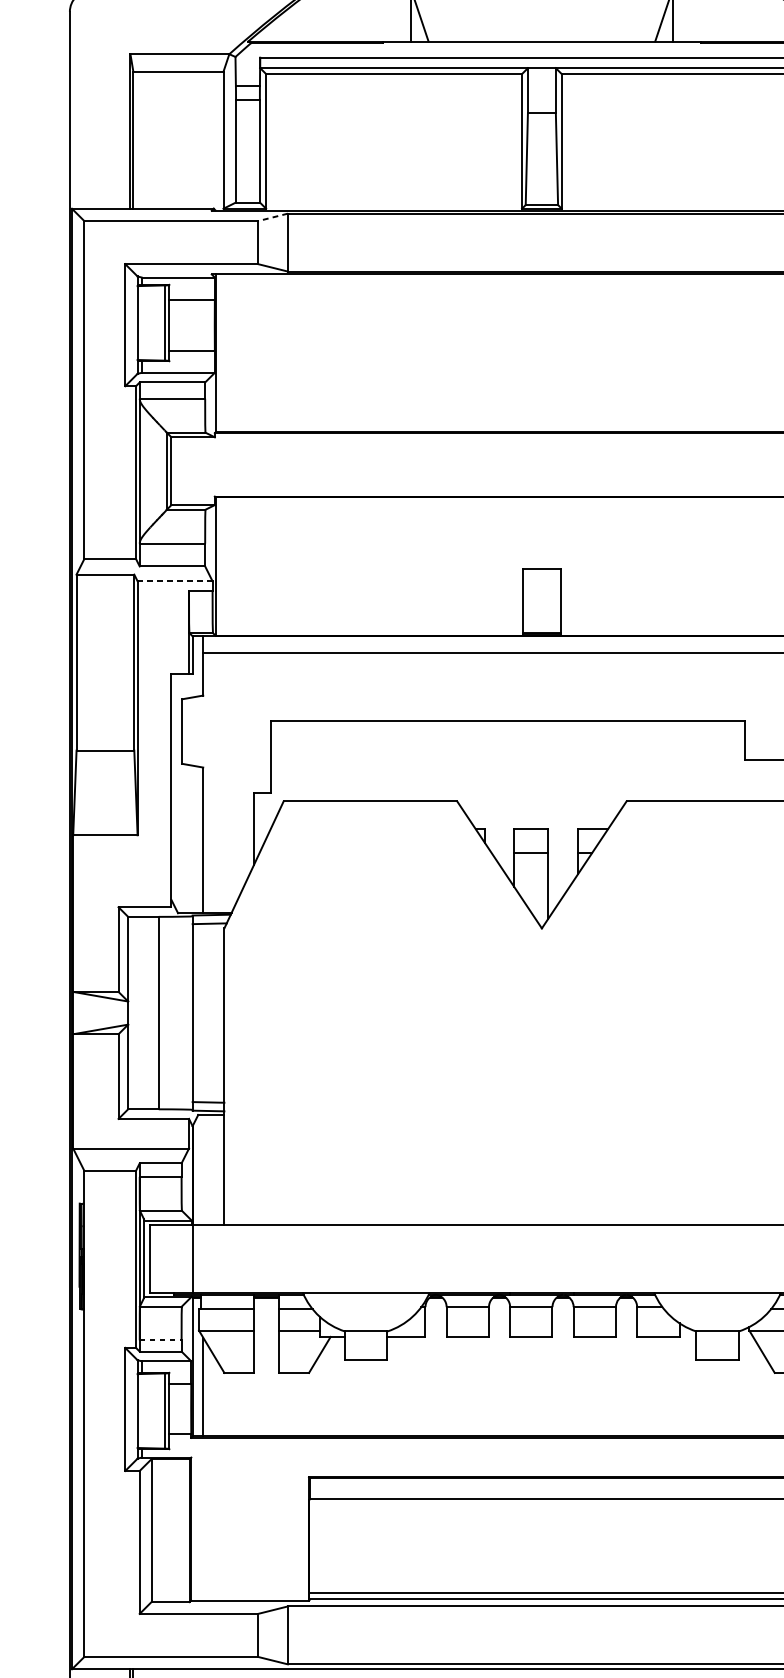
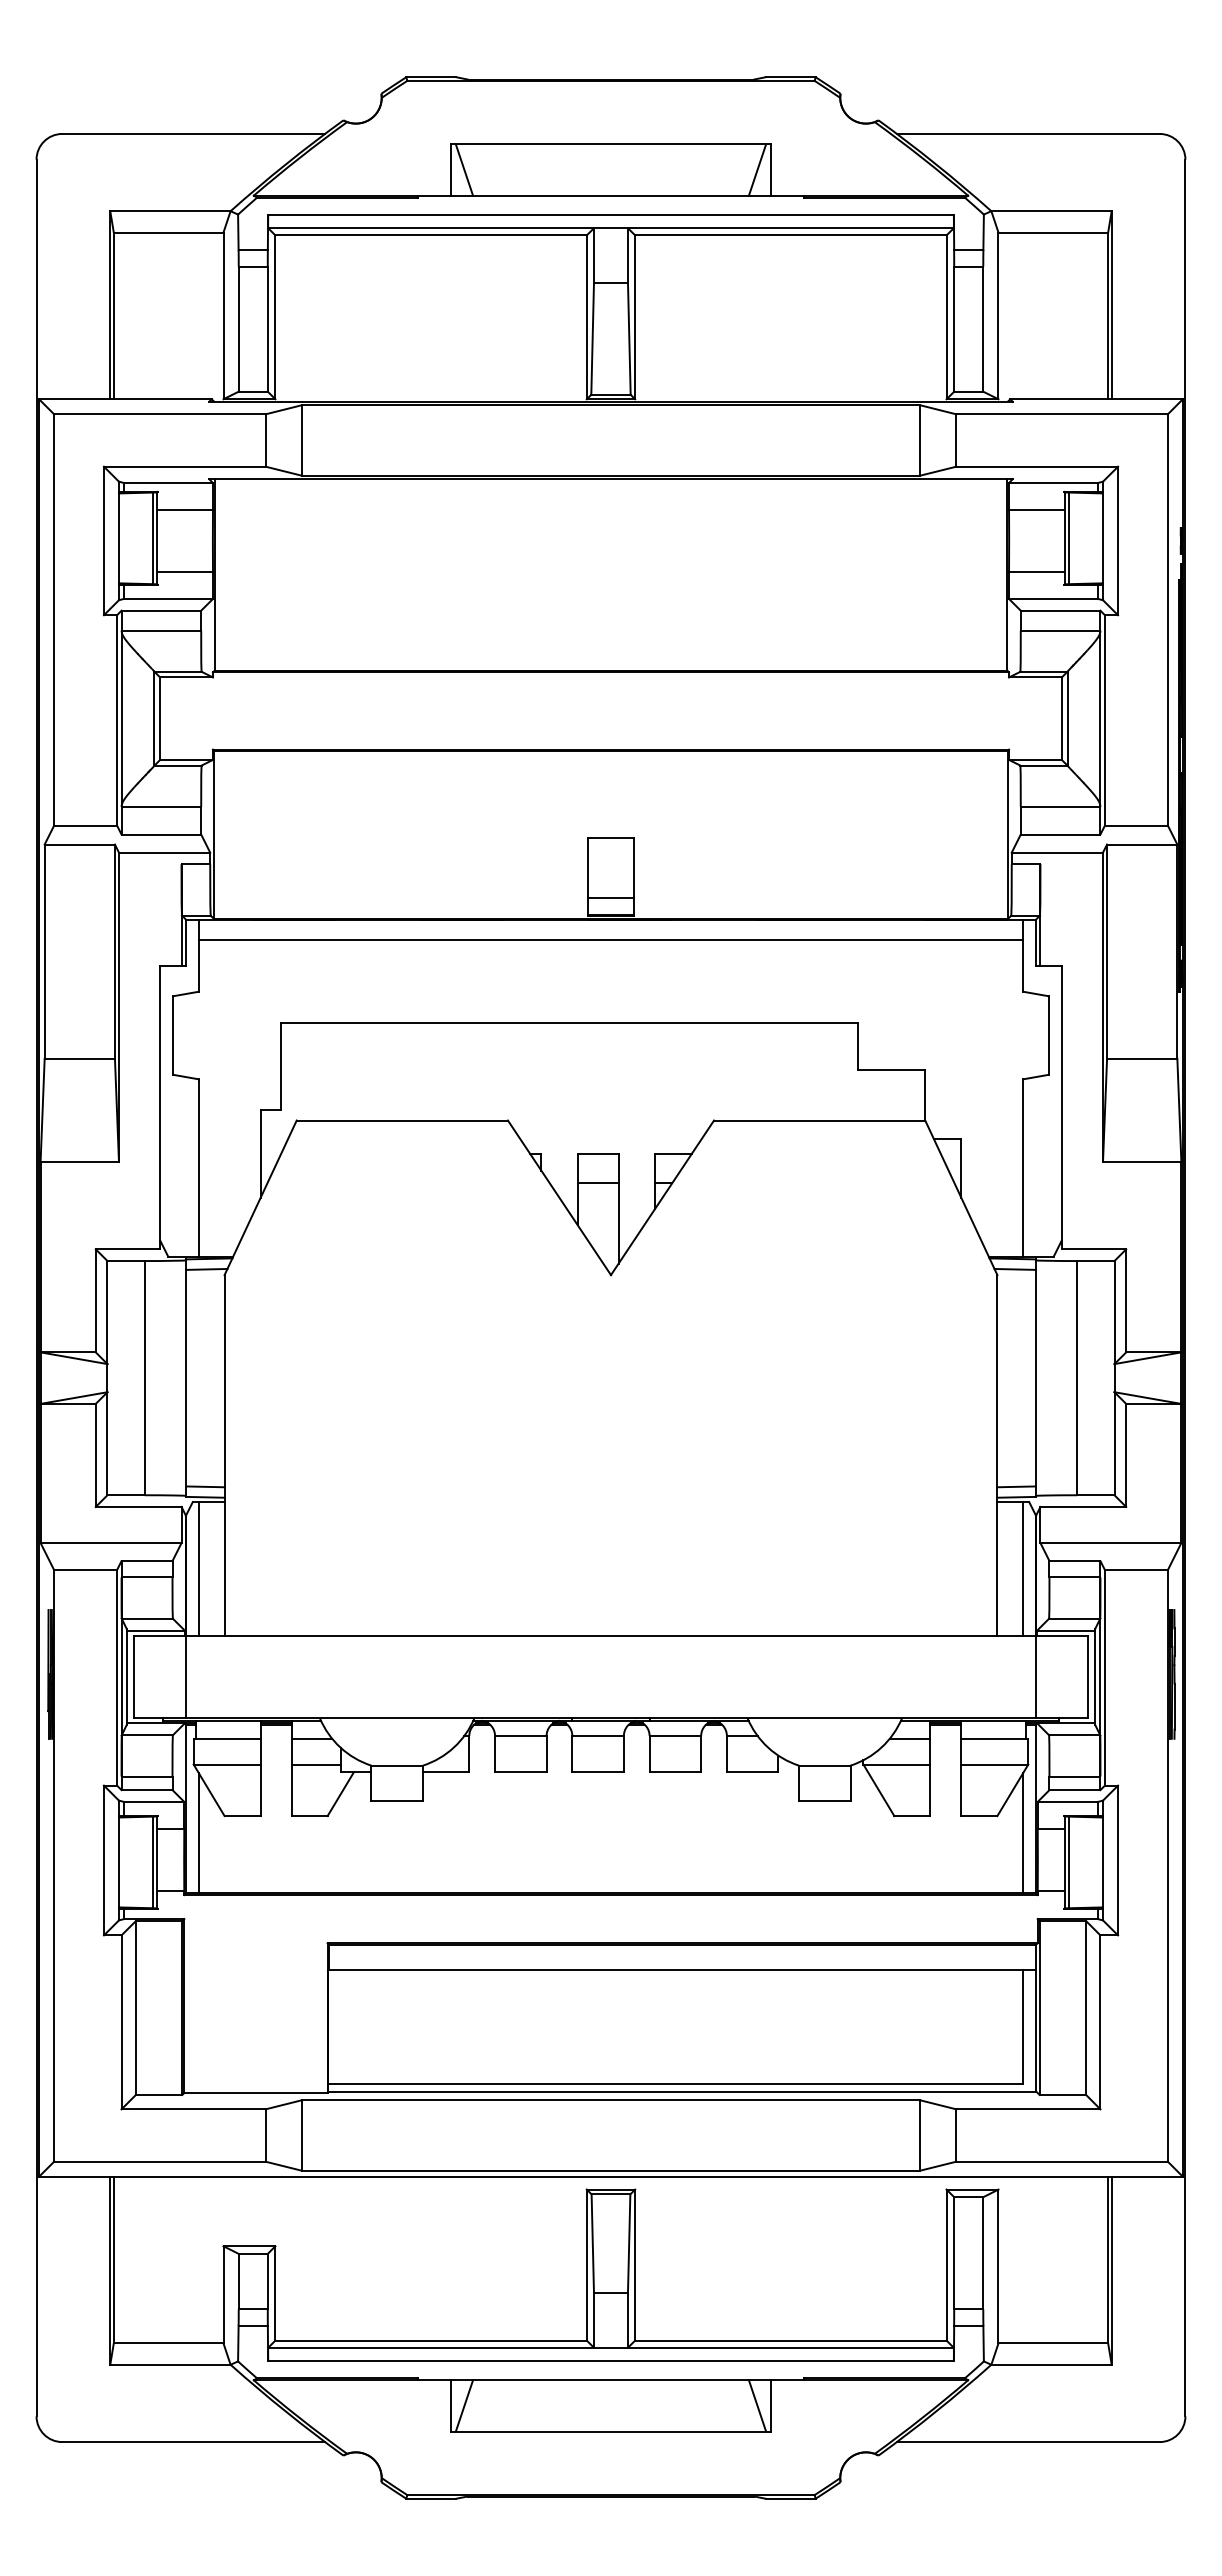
line: (272, 217) -> (283, 409), dashed -> solid
line: (175, 581) -> (164, 852), dashed -> solid
line: (541, 618) -> (610, 897), added
line: (202, 1169) -> (198, 1568), added
line: (161, 1340) -> (147, 1776), dashed -> solid

